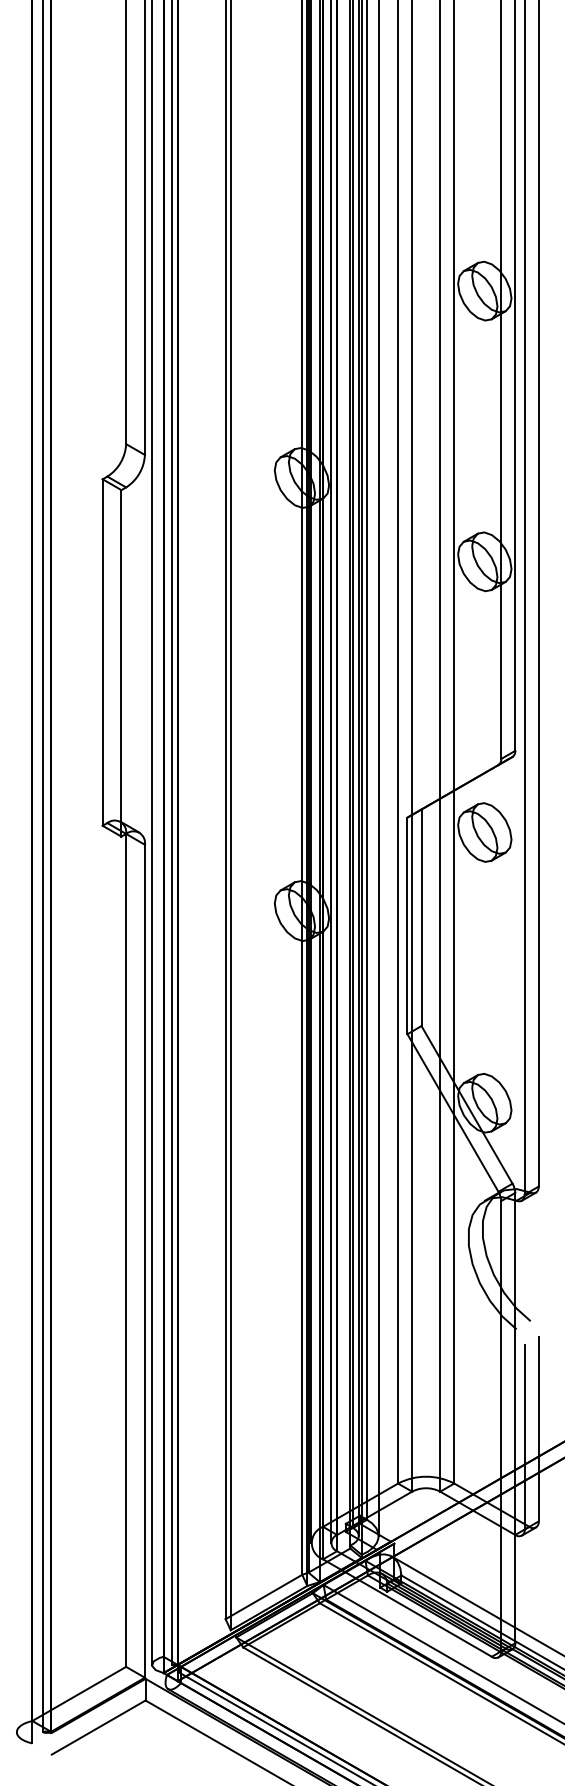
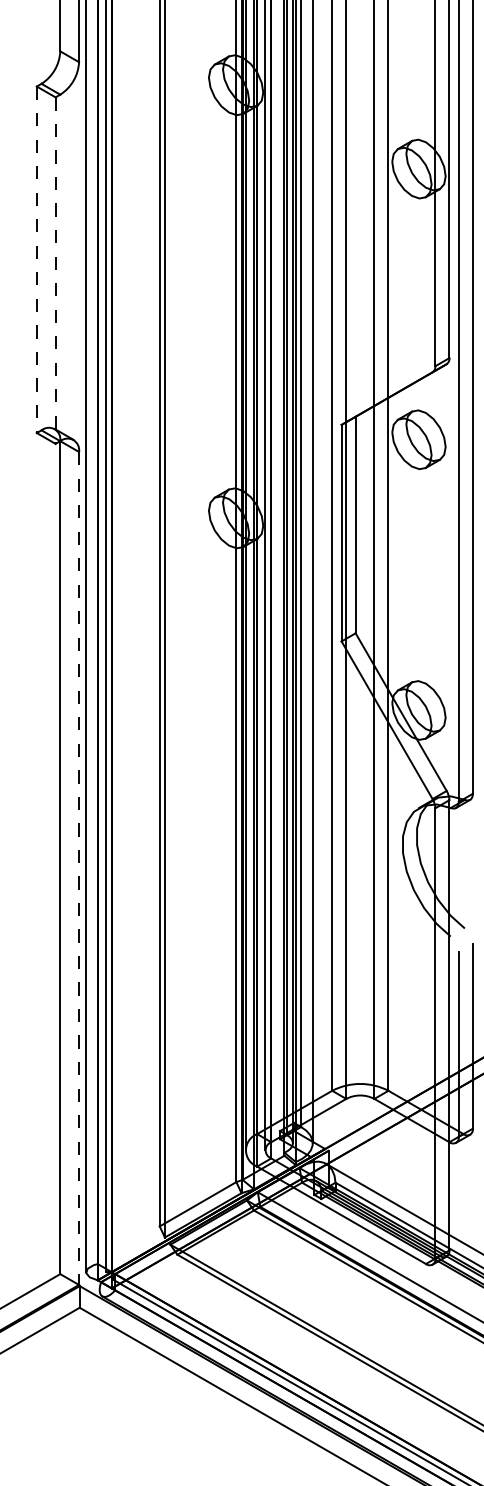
line: (102, 653) -> (36, 260), solid -> dashed
line: (121, 663) -> (55, 270), solid -> dashed
line: (144, 1261) -> (78, 868), solid -> dashed

